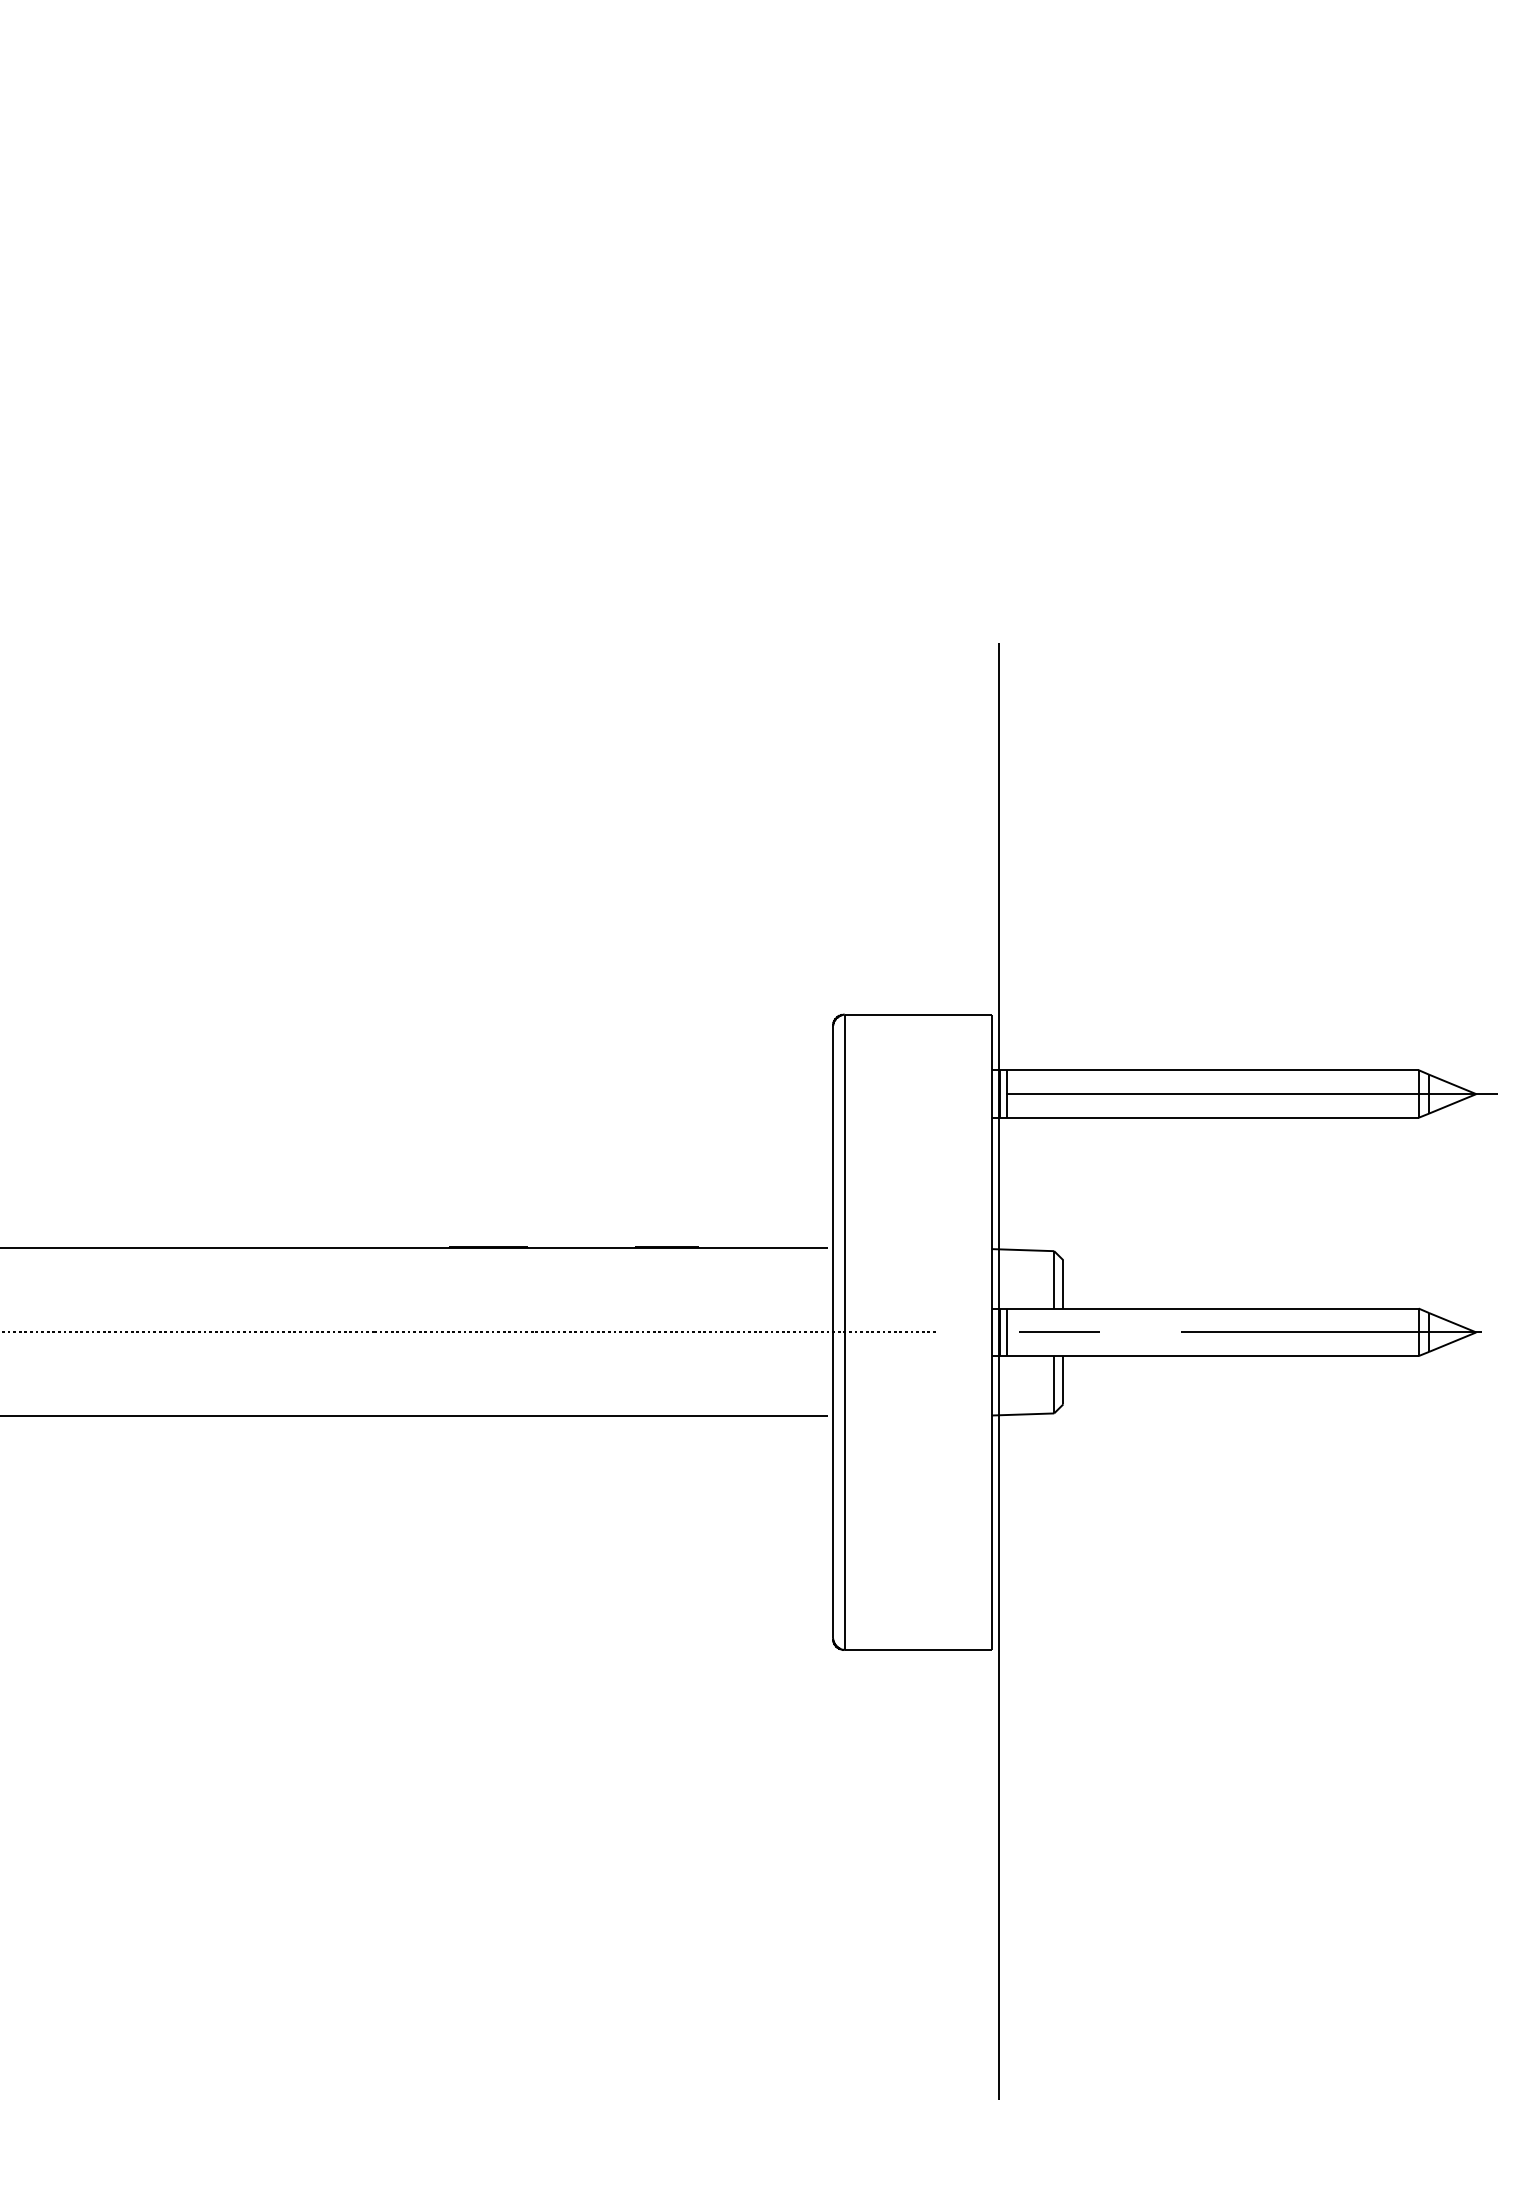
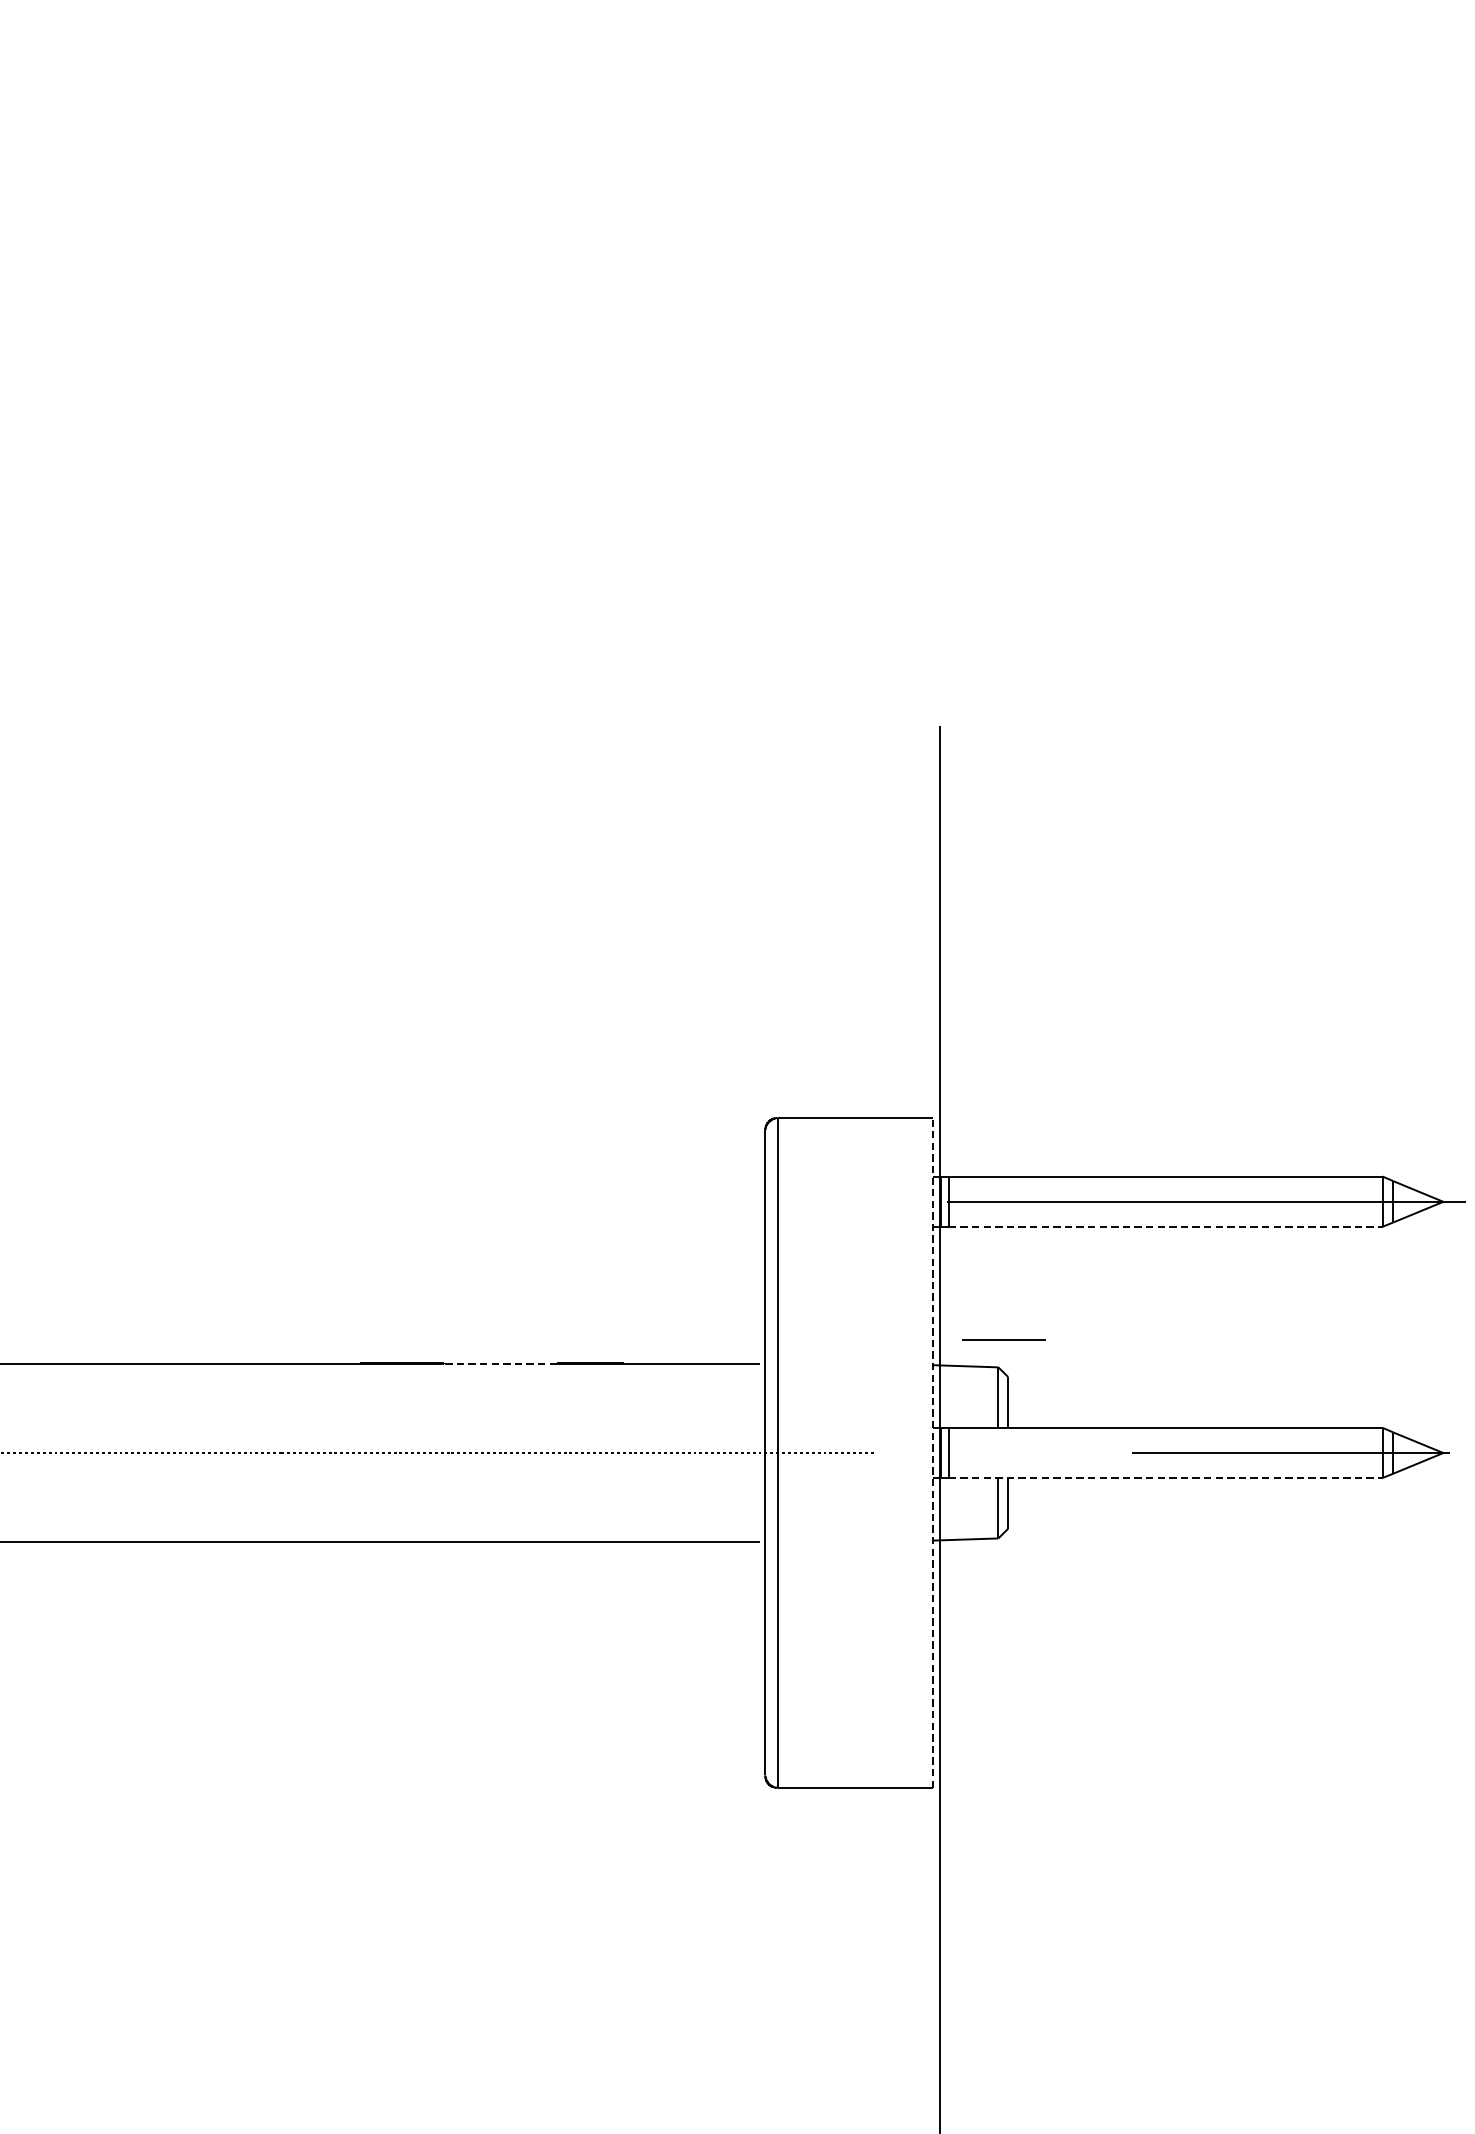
line: (1212, 1117) -> (1165, 1226), solid -> dashed
line: (581, 1248) -> (500, 1364), solid -> dashed
line: (1059, 1331) -> (1004, 1339), moved
line: (991, 1332) -> (932, 1453), solid -> dashed
line: (1212, 1356) -> (1165, 1478), solid -> dashed

